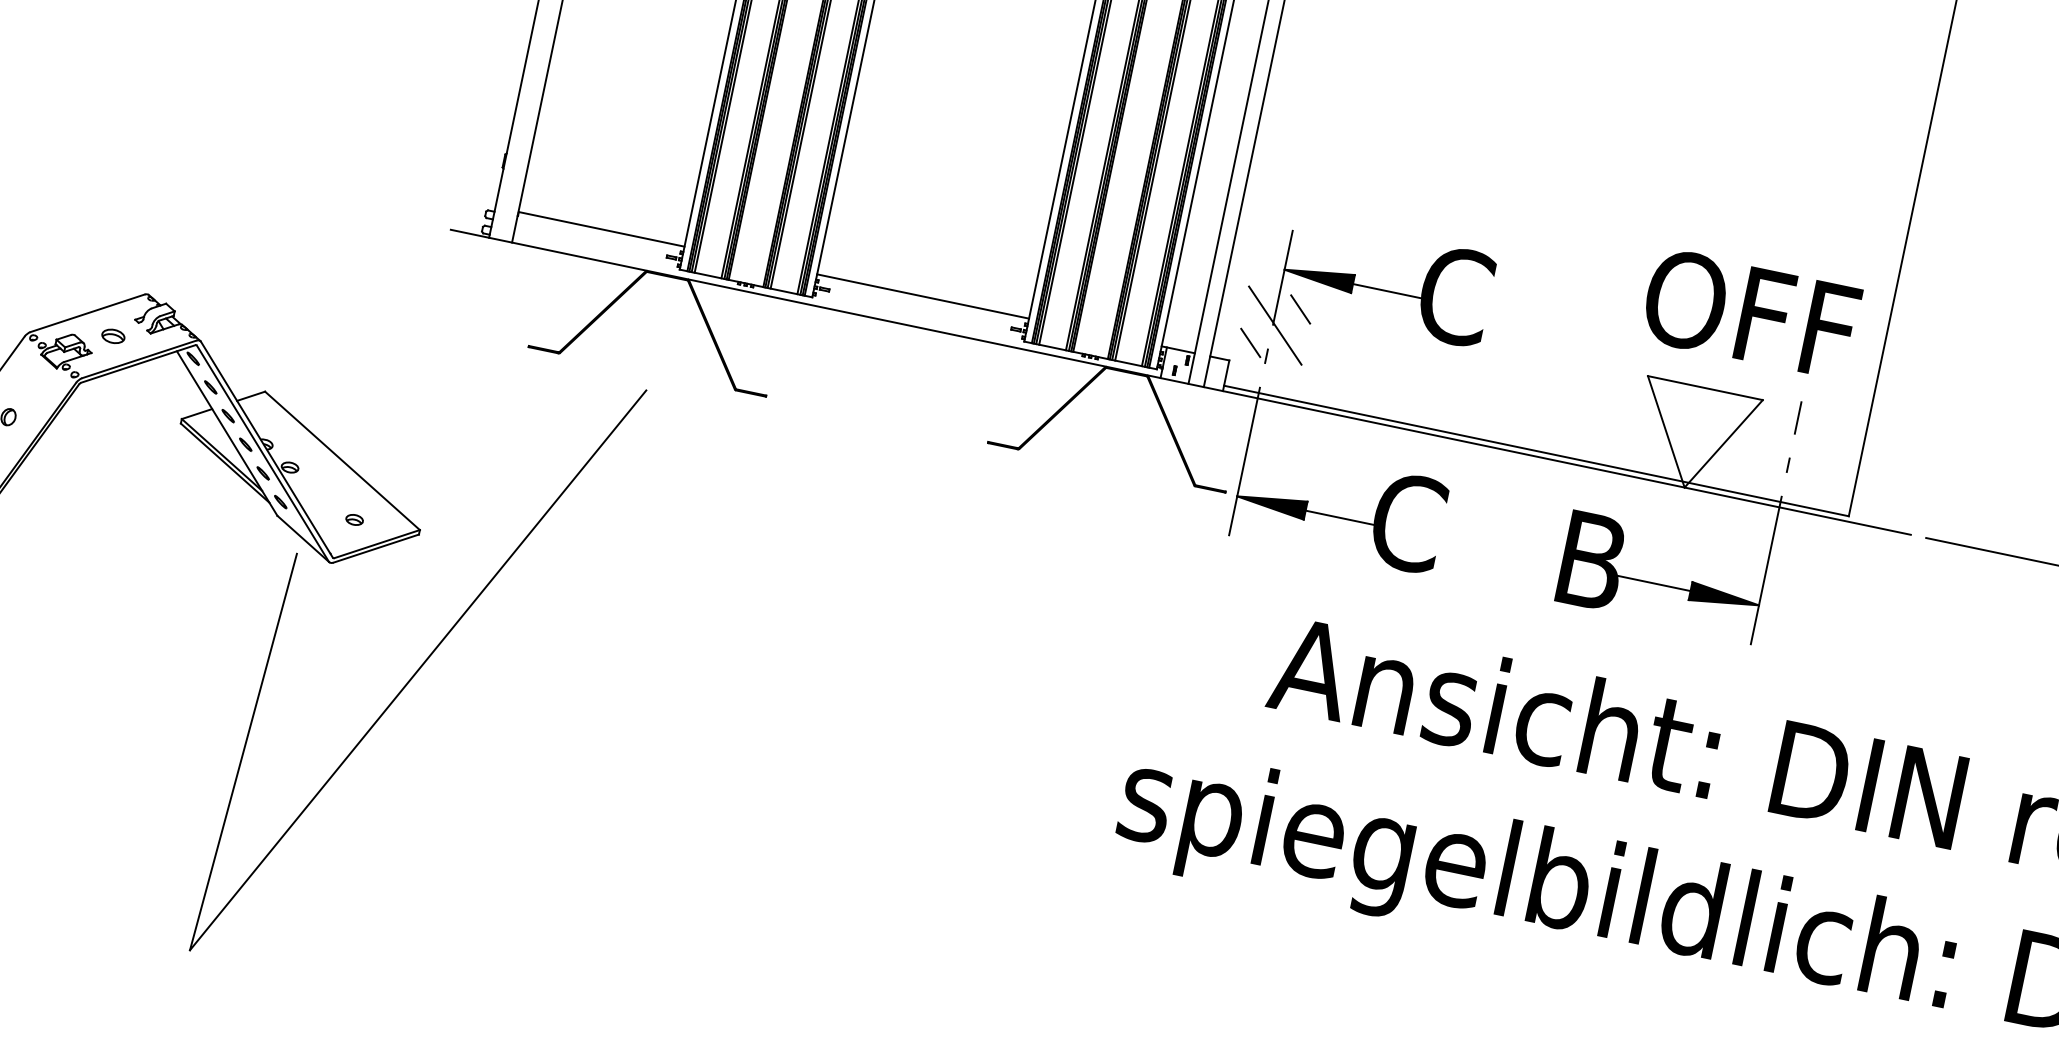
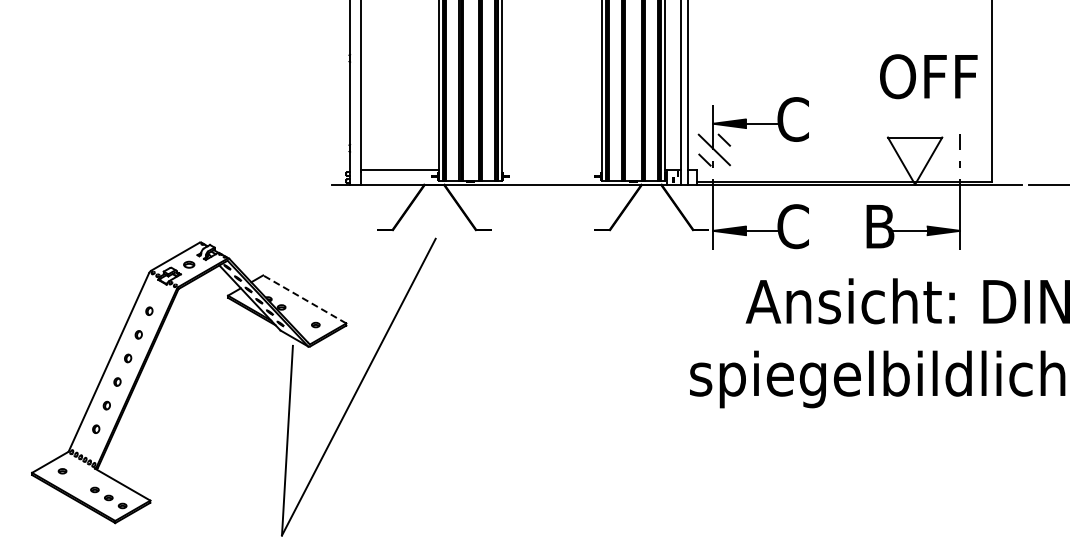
line: (923, 297) -> (552, 170), removed
text: (1750, 313) -> (928, 76), moved
line: (341, 460) -> (304, 299), solid -> dashed

